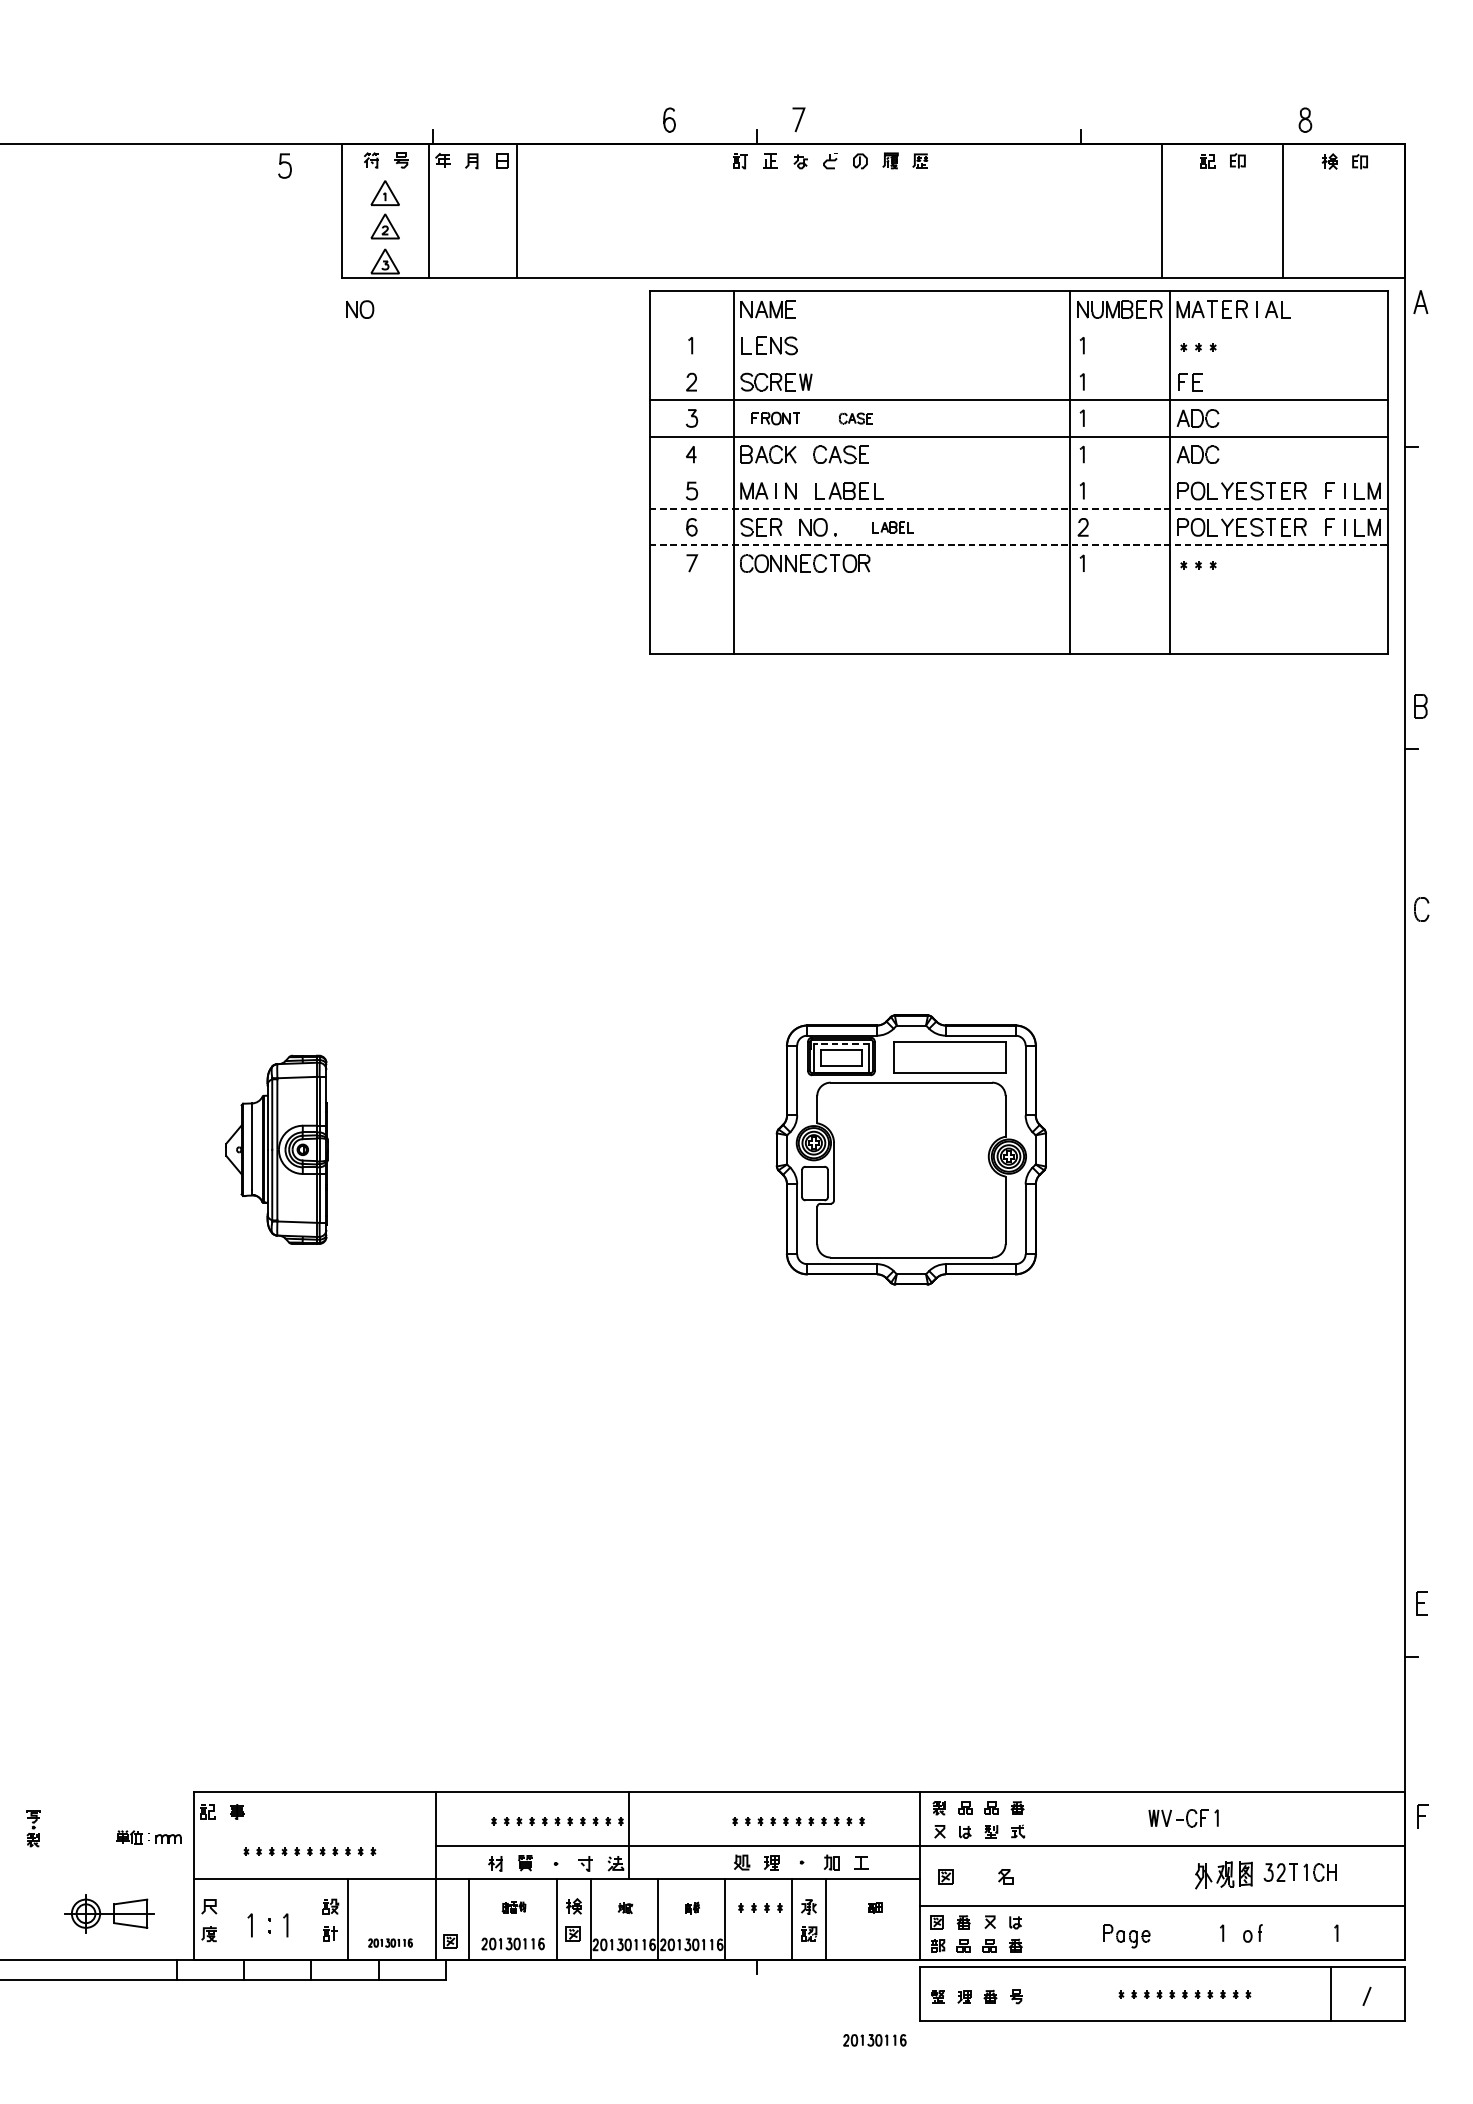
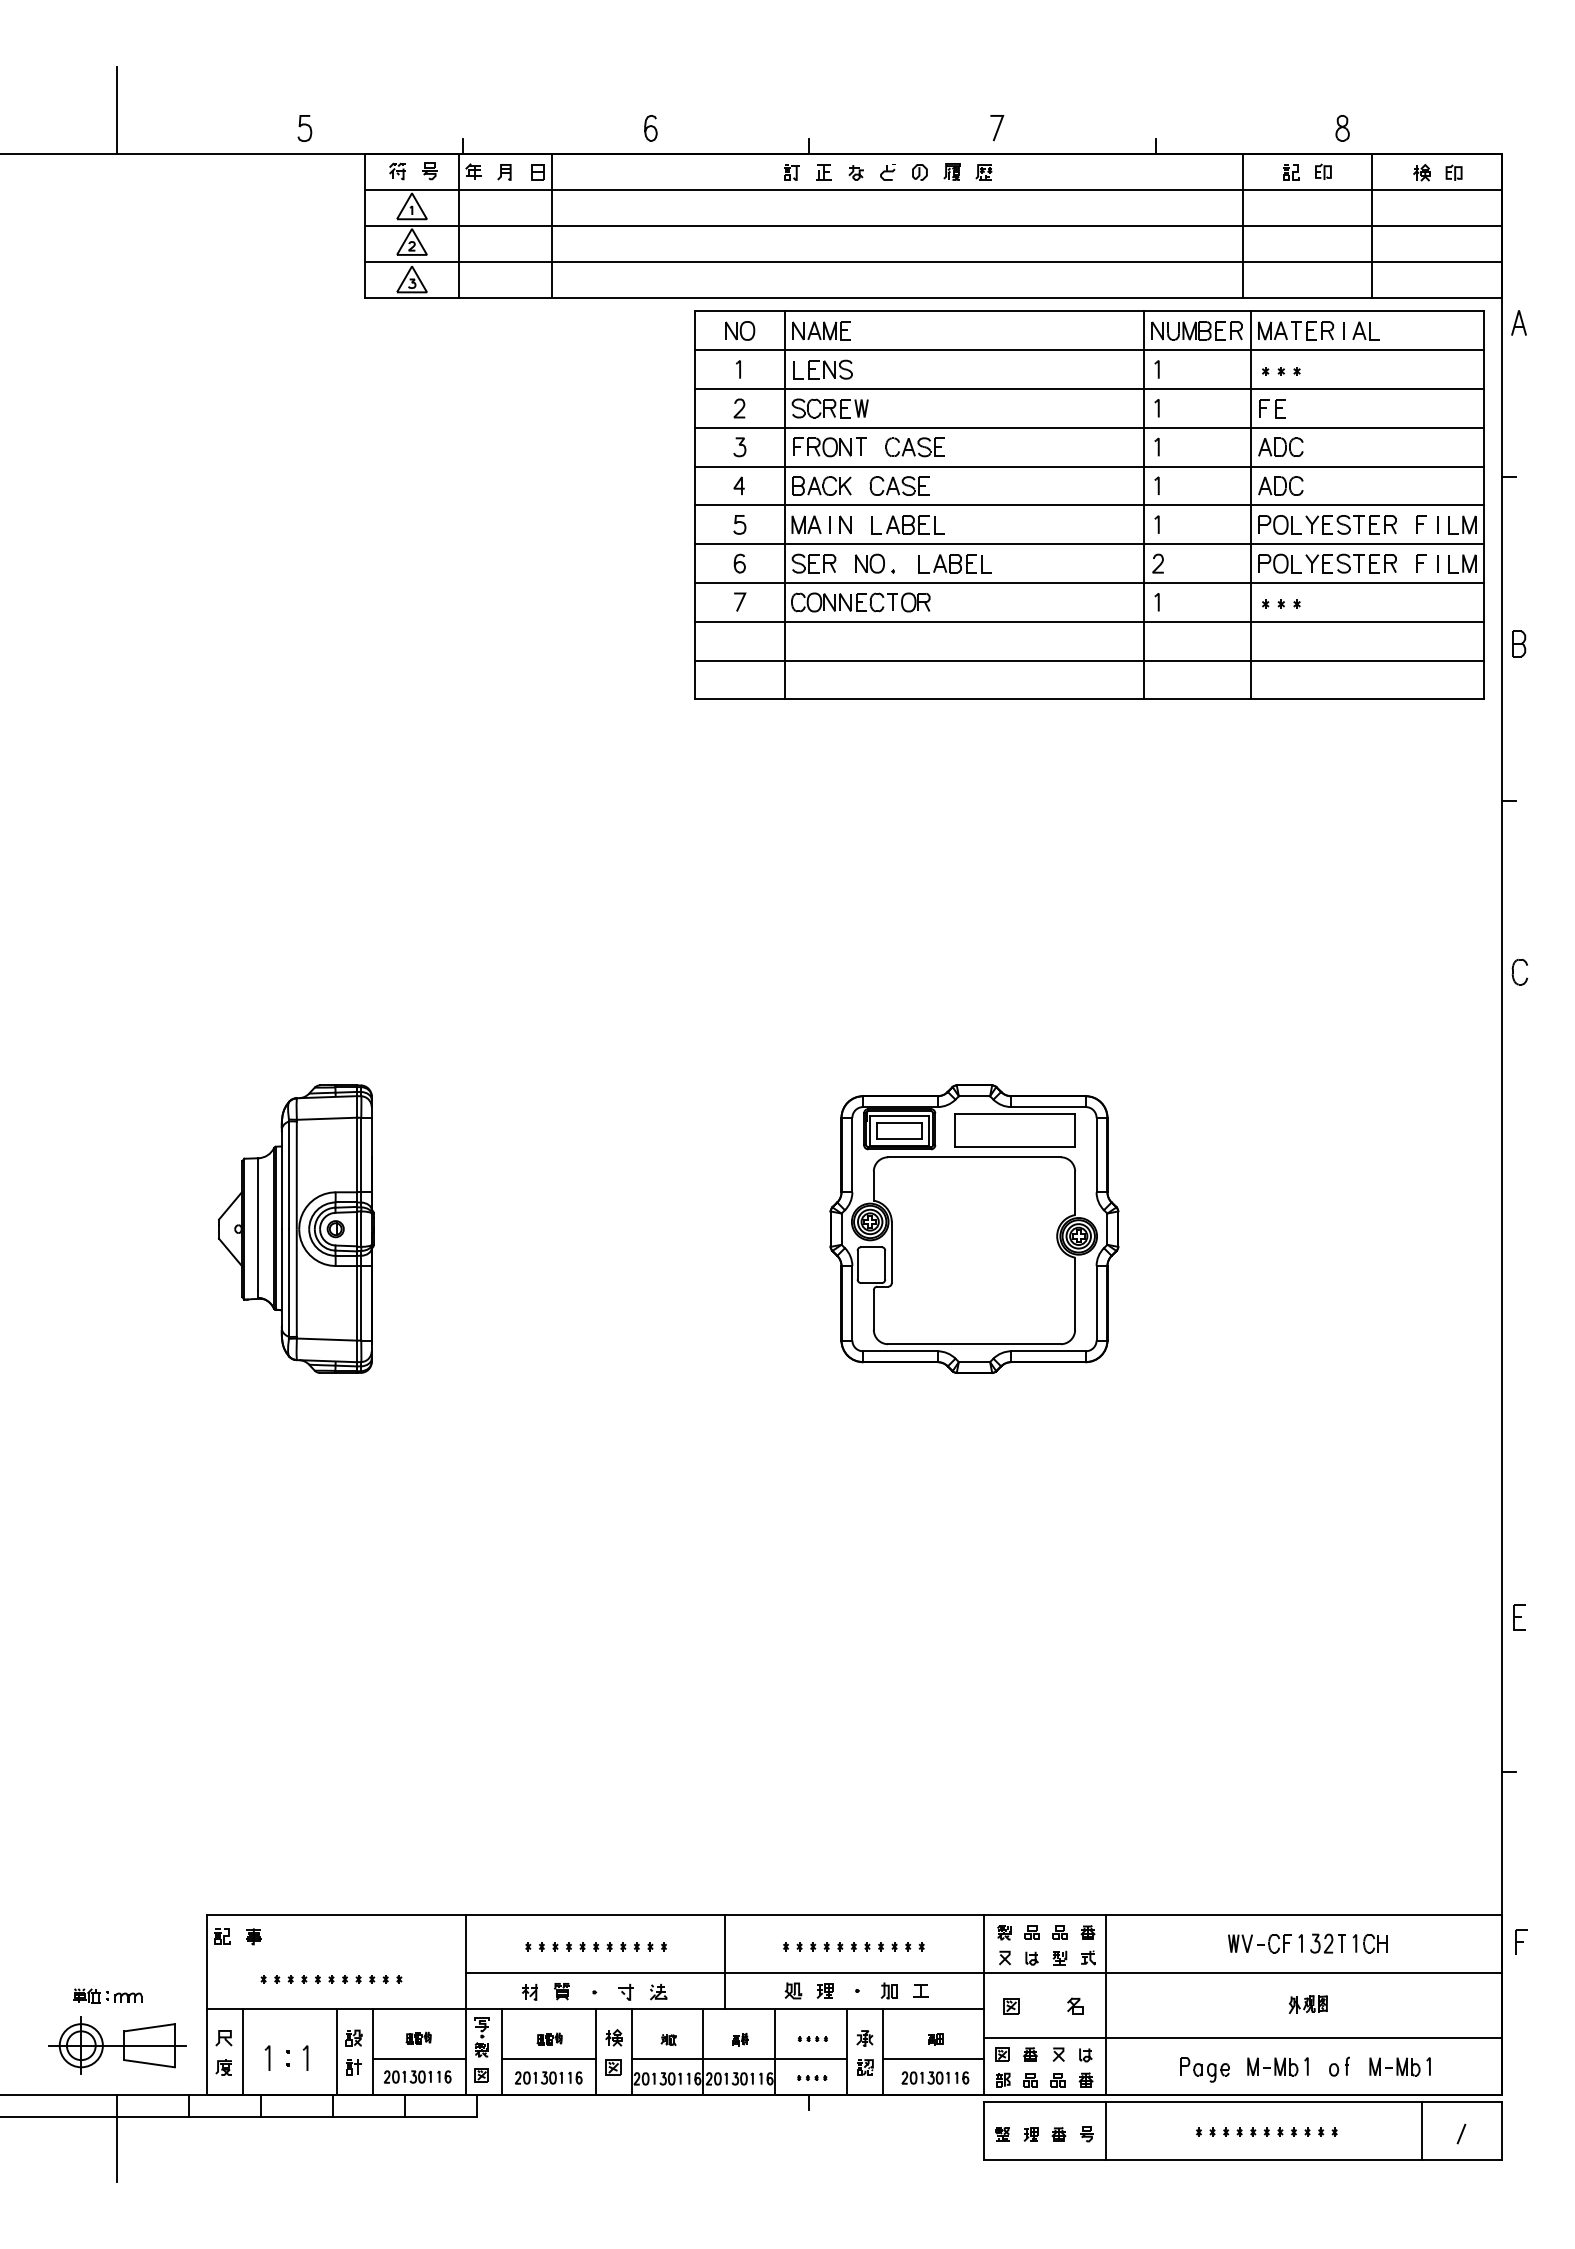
line: (109, 103) -> (117, 110), added
curve: (668, 119) -> (649, 127), moved
line: (799, 120) -> (997, 128), moved
part: (1305, 120) -> (1342, 128), moved
curve: (284, 163) -> (304, 125), moved
line: (873, 177) -> (933, 189), added
line: (873, 210) -> (933, 225), added
line: (873, 244) -> (933, 261), added
part: (360, 309) -> (740, 330), moved
line: (1018, 327) -> (1088, 350), added
line: (1018, 363) -> (1088, 388), added
part: (775, 418) -> (829, 447), size x1.43
part: (855, 418) -> (914, 447), size x1.67
line: (1018, 472) -> (1088, 505), added
line: (1019, 509) -> (1089, 544), dashed -> solid
part: (892, 527) -> (954, 563), size x1.67
line: (1019, 544) -> (1089, 582), dashed -> solid
line: (1018, 581) -> (1088, 621), added
line: (1018, 617) -> (1088, 660), added
part: (1421, 705) -> (1519, 643), moved
line: (841, 1043) -> (899, 1115), dashed -> solid
part: (277, 1149) -> (296, 1228), size x1.43
part: (1422, 1603) -> (1519, 1617), moved
part: (33, 1828) -> (481, 2037), moved
line: (628, 1835) -> (724, 1961), moved
part: (149, 1836) -> (107, 1995), moved
part: (1299, 1872) -> (1348, 1943), moved
part: (1222, 1875) -> (1307, 2004), size x0.62
line: (1034, 1876) -> (1106, 2005), added
part: (391, 1906) -> (418, 2037), added
part: (759, 1907) -> (812, 2038), size x0.62
part: (109, 1913) -> (117, 2045), size x1.43
line: (227, 1919) -> (243, 2051), added
line: (314, 1919) -> (336, 2051), added
line: (392, 1926) -> (419, 2059), added
line: (512, 1926) -> (548, 2059), added
line: (691, 1926) -> (739, 2059), added
line: (873, 1926) -> (933, 2059), added
part: (1190, 1933) -> (1272, 2066), added
part: (1304, 1933) -> (1394, 2066), added
part: (390, 1942) -> (417, 2076), size x1.43
part: (759, 1943) -> (812, 2077), added
line: (1034, 1993) -> (1106, 2130), added
line: (109, 2000) -> (117, 2138), added
part: (874, 2039) -> (935, 2077), moved

